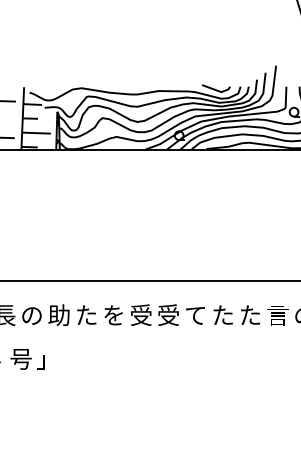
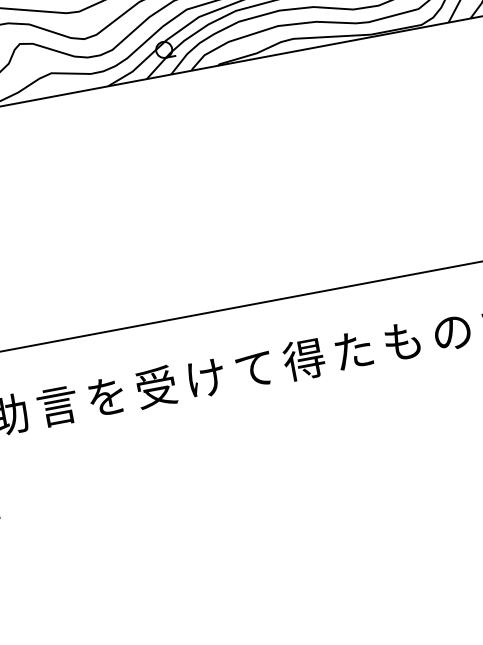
text: (168, 314) -> (205, 376), 受 -> け
text: (86, 315) -> (57, 406), た -> 言
text: (222, 315) -> (303, 360), た -> 得
text: (277, 315) -> (402, 341), 言 -> も

